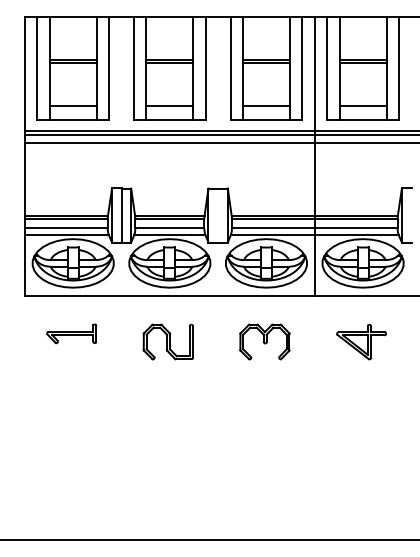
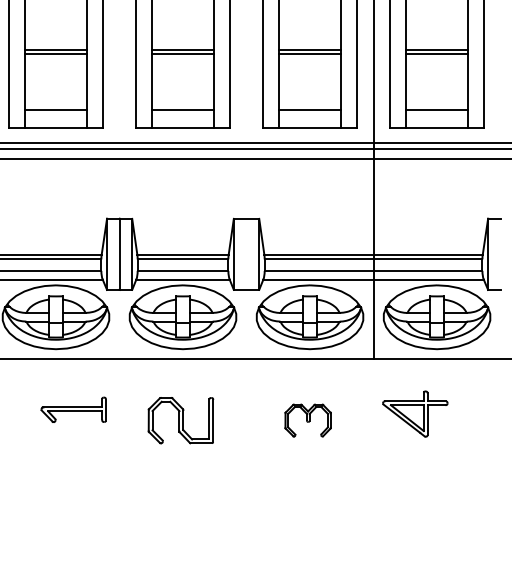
part: (71, 333) -> (73, 409), moved
part: (264, 341) -> (307, 419), size x0.7
part: (361, 341) -> (415, 413), moved

